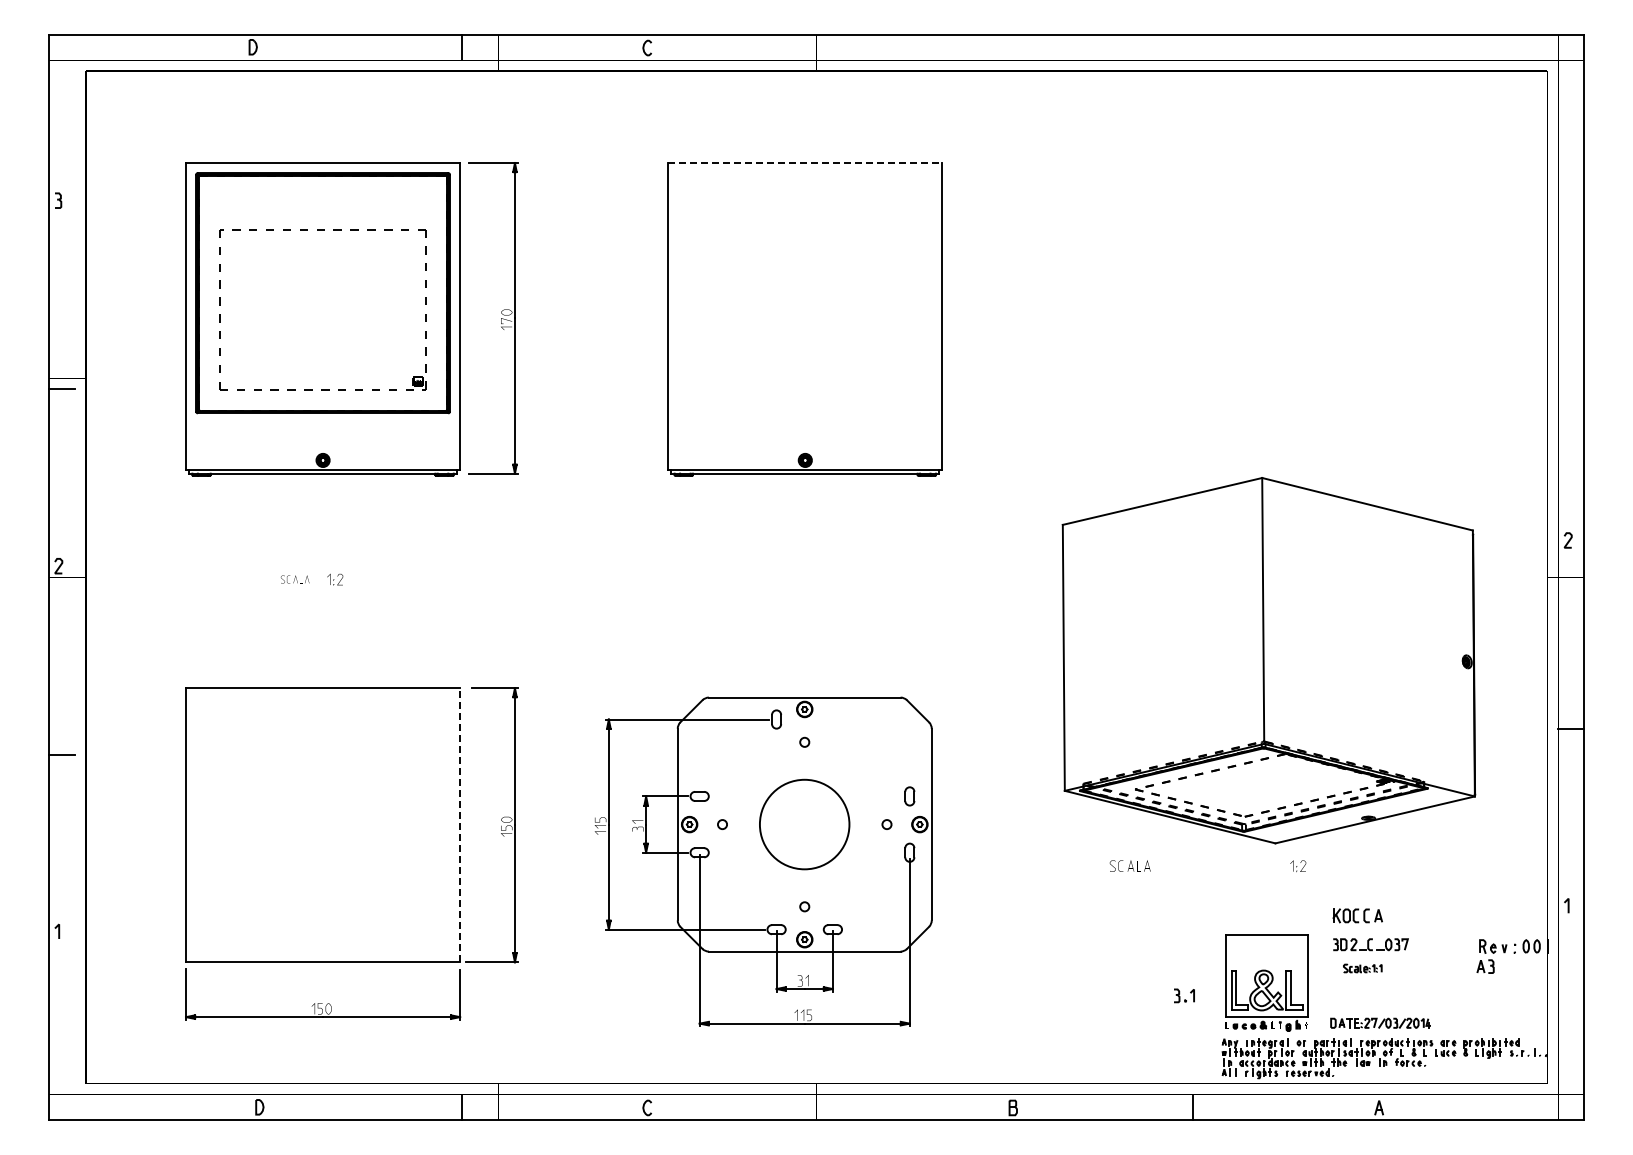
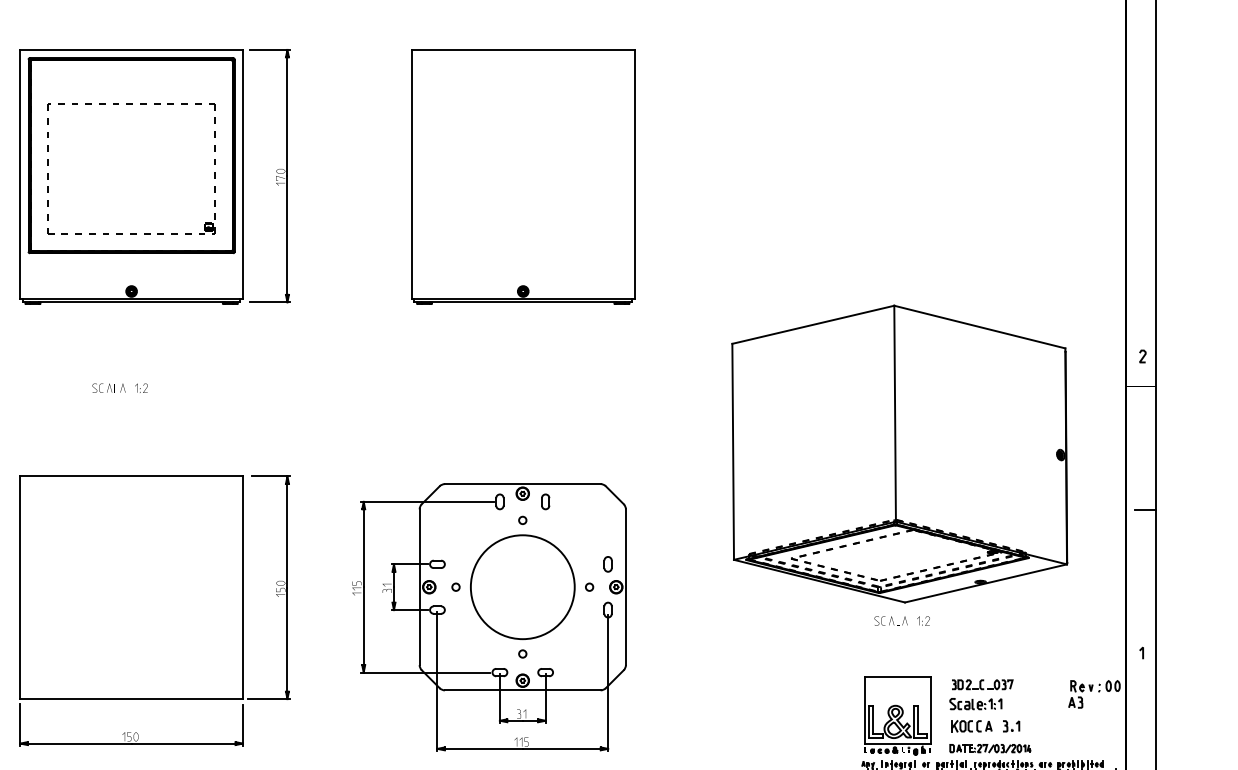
line: (805, 163) -> (523, 50), dashed -> solid
part: (294, 579) -> (108, 388), size x1.43
part: (832, 719) -> (545, 501), added
line: (460, 824) -> (243, 587), dashed -> solid
circle: (804, 824) -> (522, 587), size x1.43
part: (1129, 865) -> (890, 620), moved
part: (1357, 915) -> (971, 726), moved
part: (1362, 968) -> (975, 704), size x1.67
part: (1184, 995) -> (1011, 726), moved

